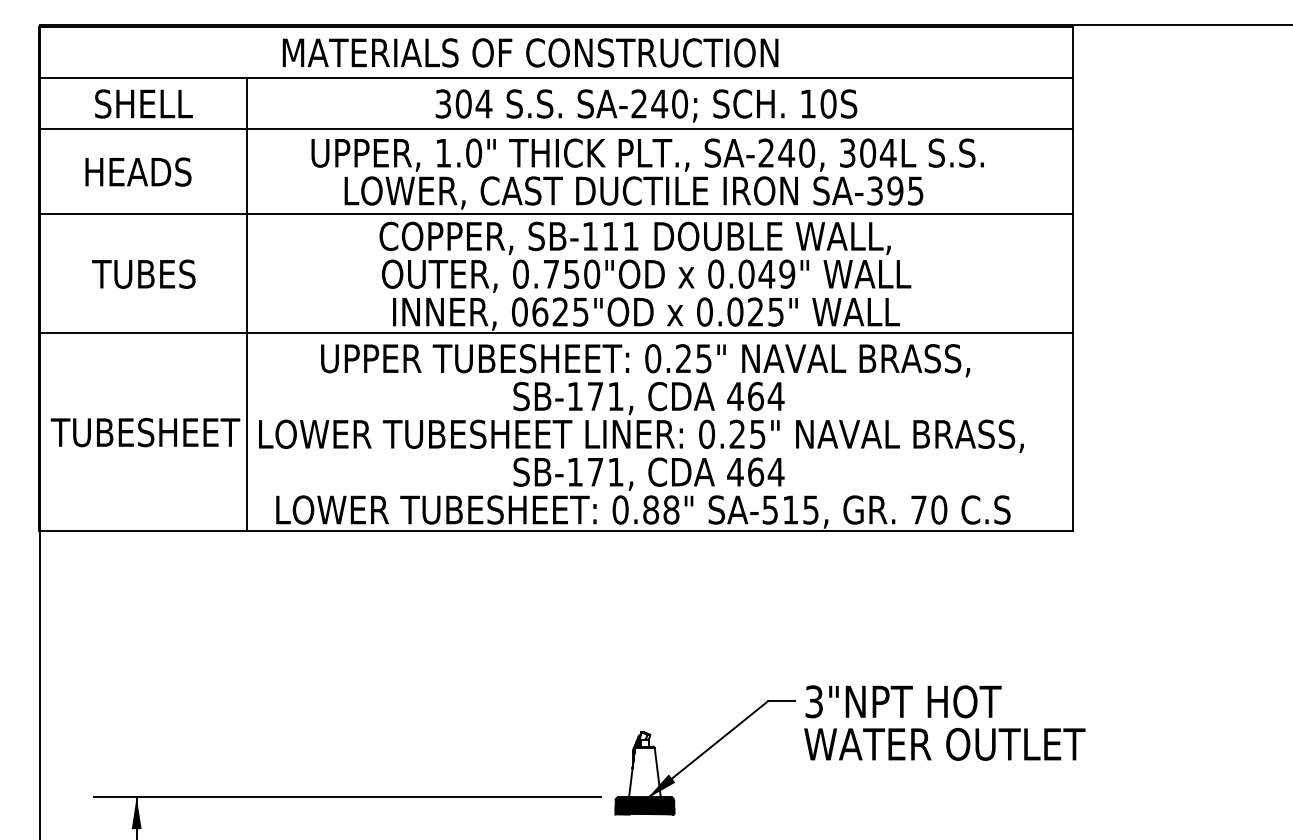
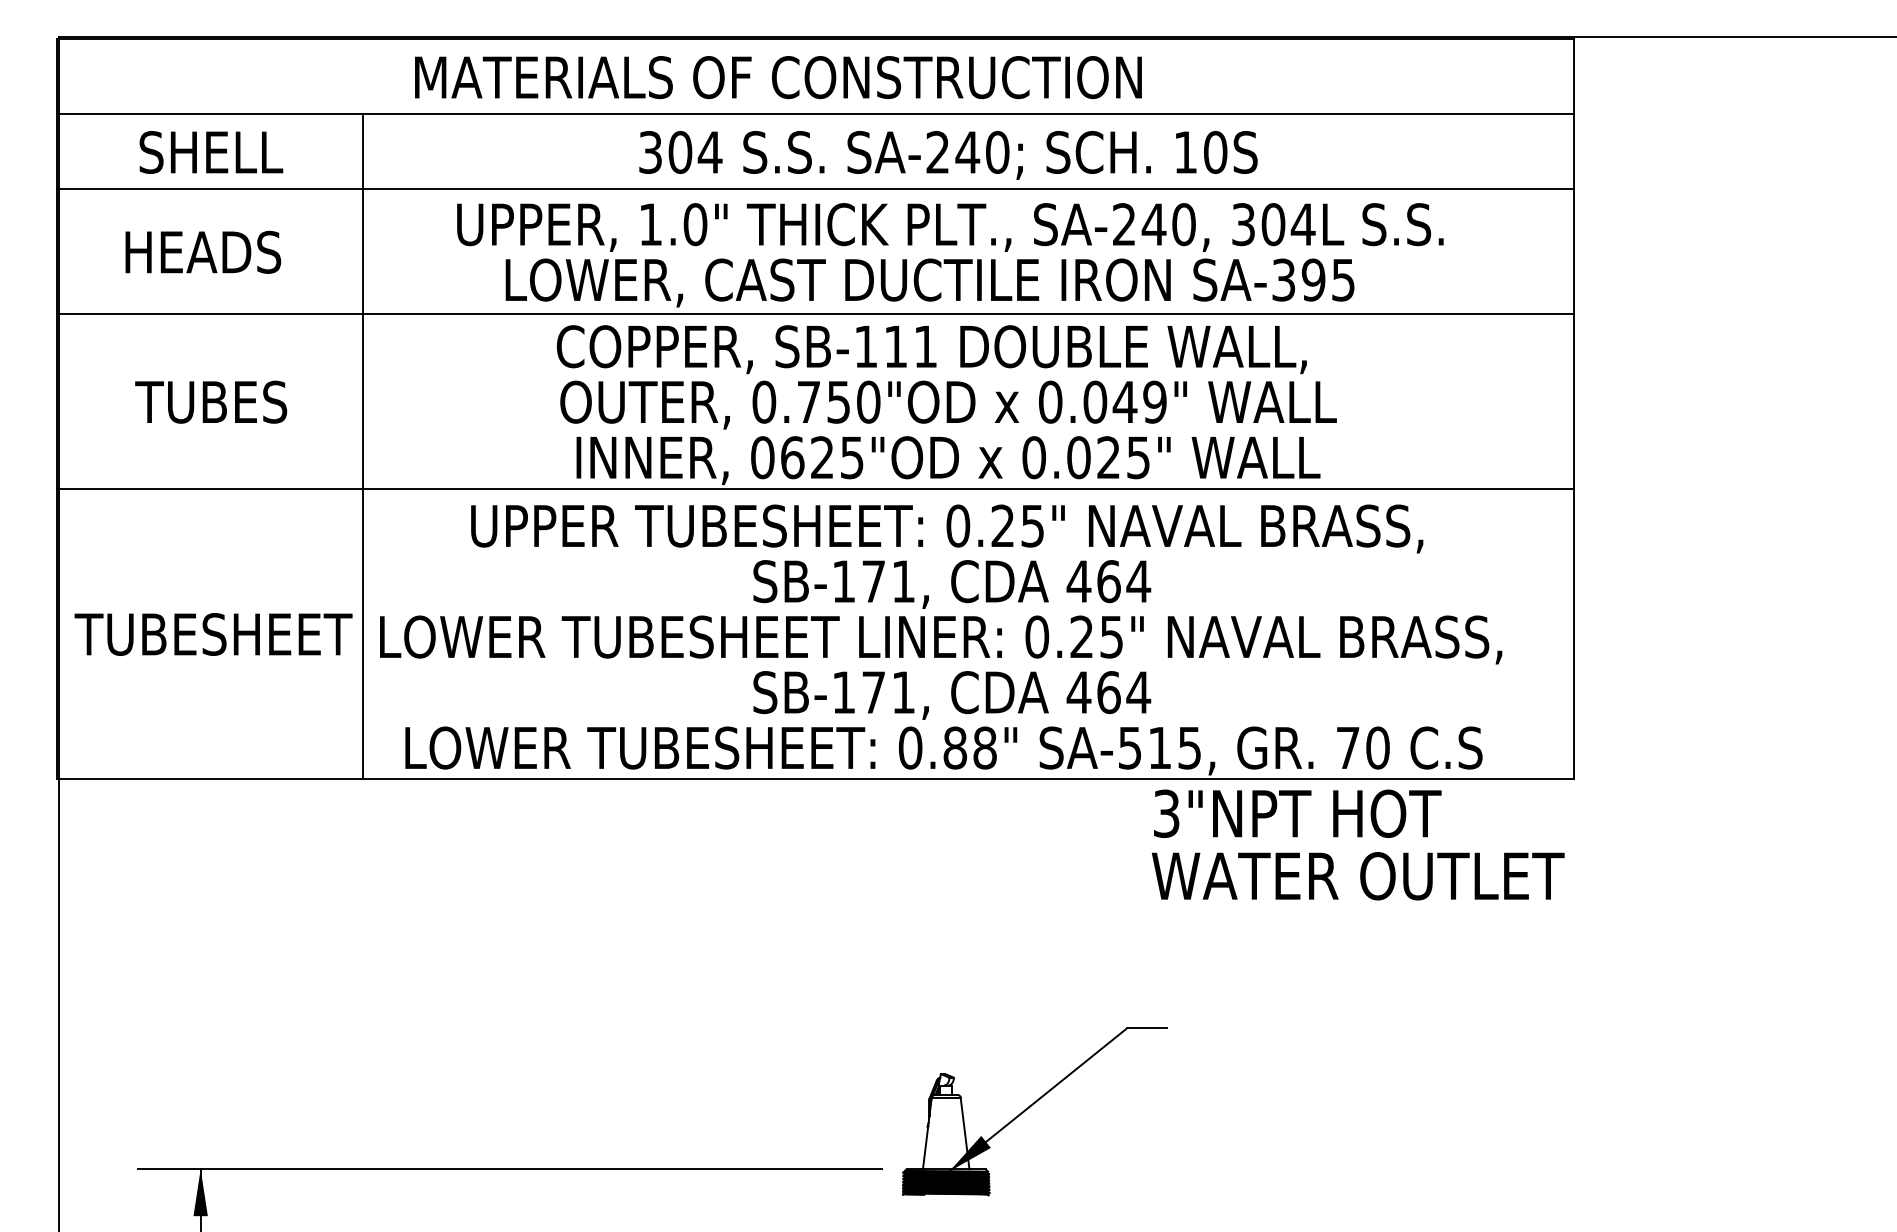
text: (944, 722) -> (1357, 844), moved

